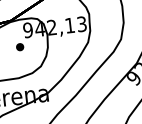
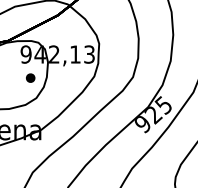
part: (19, 46) -> (30, 77), moved

